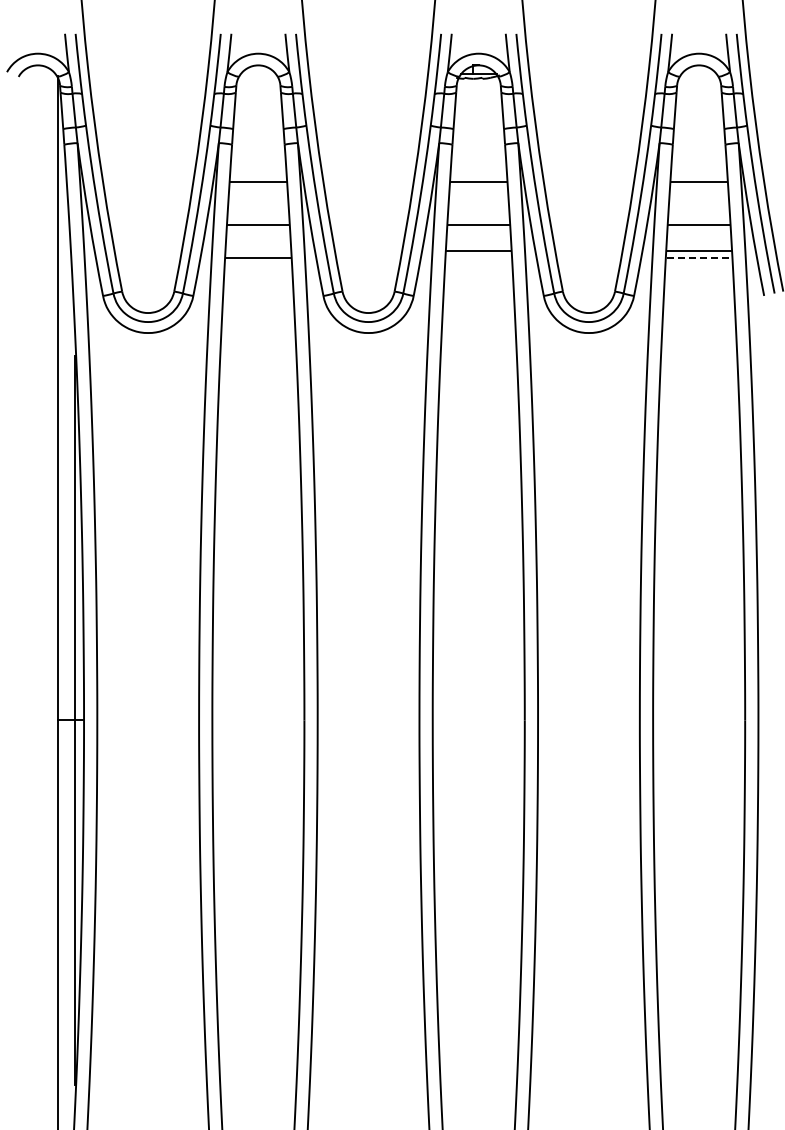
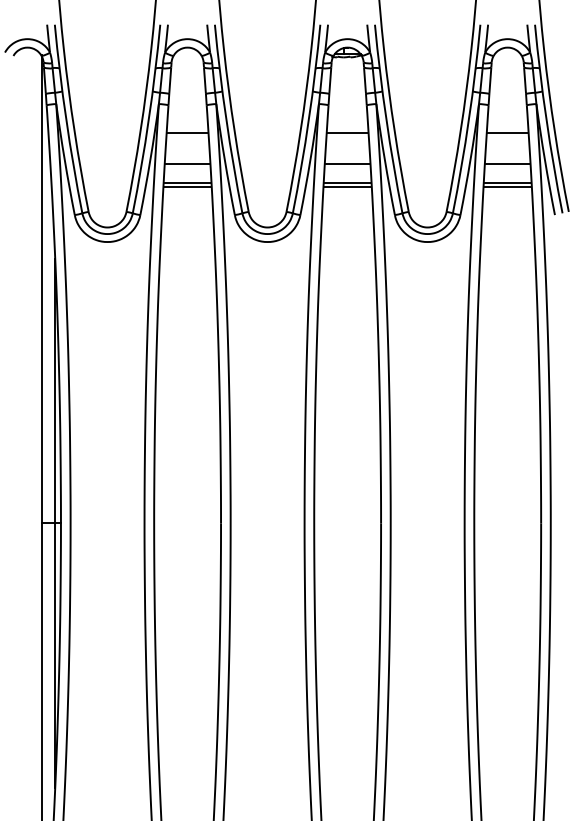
line: (258, 251) -> (187, 182), added
line: (478, 257) -> (347, 187), added
line: (699, 257) -> (507, 187), dashed -> solid

